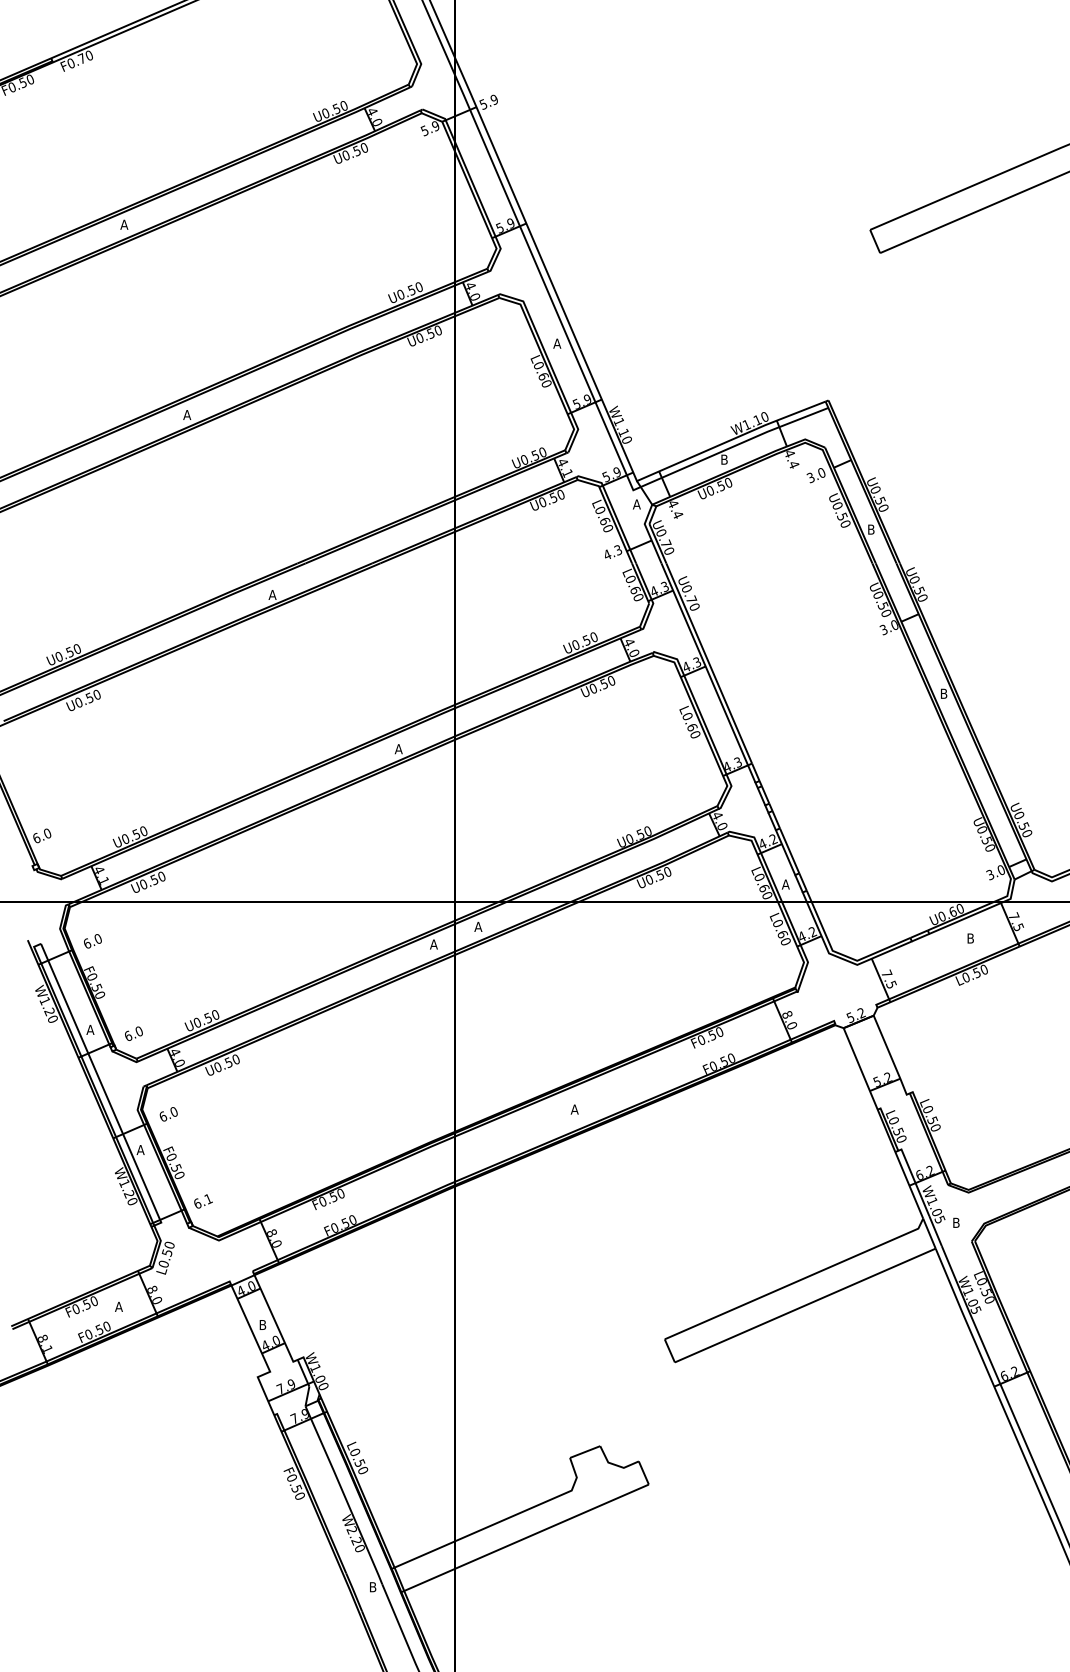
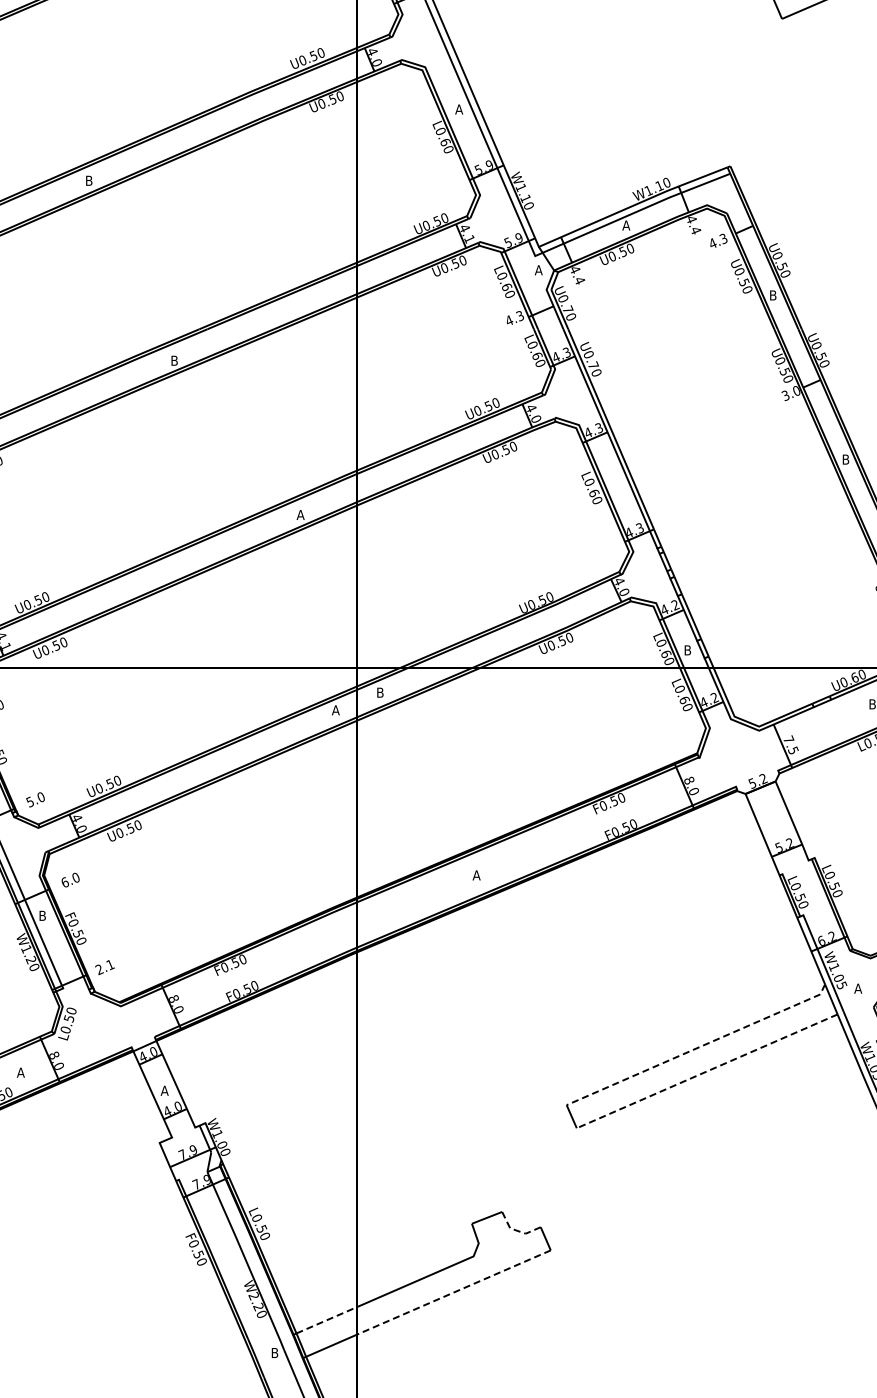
text: (187, 414) -> (89, 180), A -> B
text: (724, 459) -> (626, 225), B -> A
text: (815, 475) -> (717, 241), 3.0 -> 4.3
text: (272, 594) -> (174, 360), A -> B
text: (785, 884) -> (687, 650), A -> B
text: (478, 926) -> (380, 692), A -> B
text: (128, 1035) -> (30, 801), 6.0 -> 5.0
text: (140, 1150) -> (42, 916), A -> B
text: (197, 1203) -> (99, 969), 6.1 -> 2.1
text: (956, 1222) -> (858, 988), B -> A
line: (797, 1281) -> (699, 1047), solid -> dashed
line: (804, 1305) -> (706, 1071), solid -> dashed
text: (262, 1324) -> (164, 1090), B -> A
line: (614, 1464) -> (516, 1230), solid -> dashed
line: (551, 1526) -> (453, 1292), solid -> dashed
line: (424, 1554) -> (326, 1320), solid -> dashed

